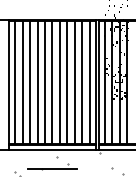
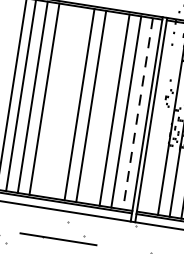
line: (37, 82) -> (56, 101), removed
line: (44, 82) -> (67, 102), removed
line: (67, 82) -> (102, 108), removed
line: (89, 82) -> (137, 113), solid -> dashed
line: (104, 82) -> (160, 117), removed

